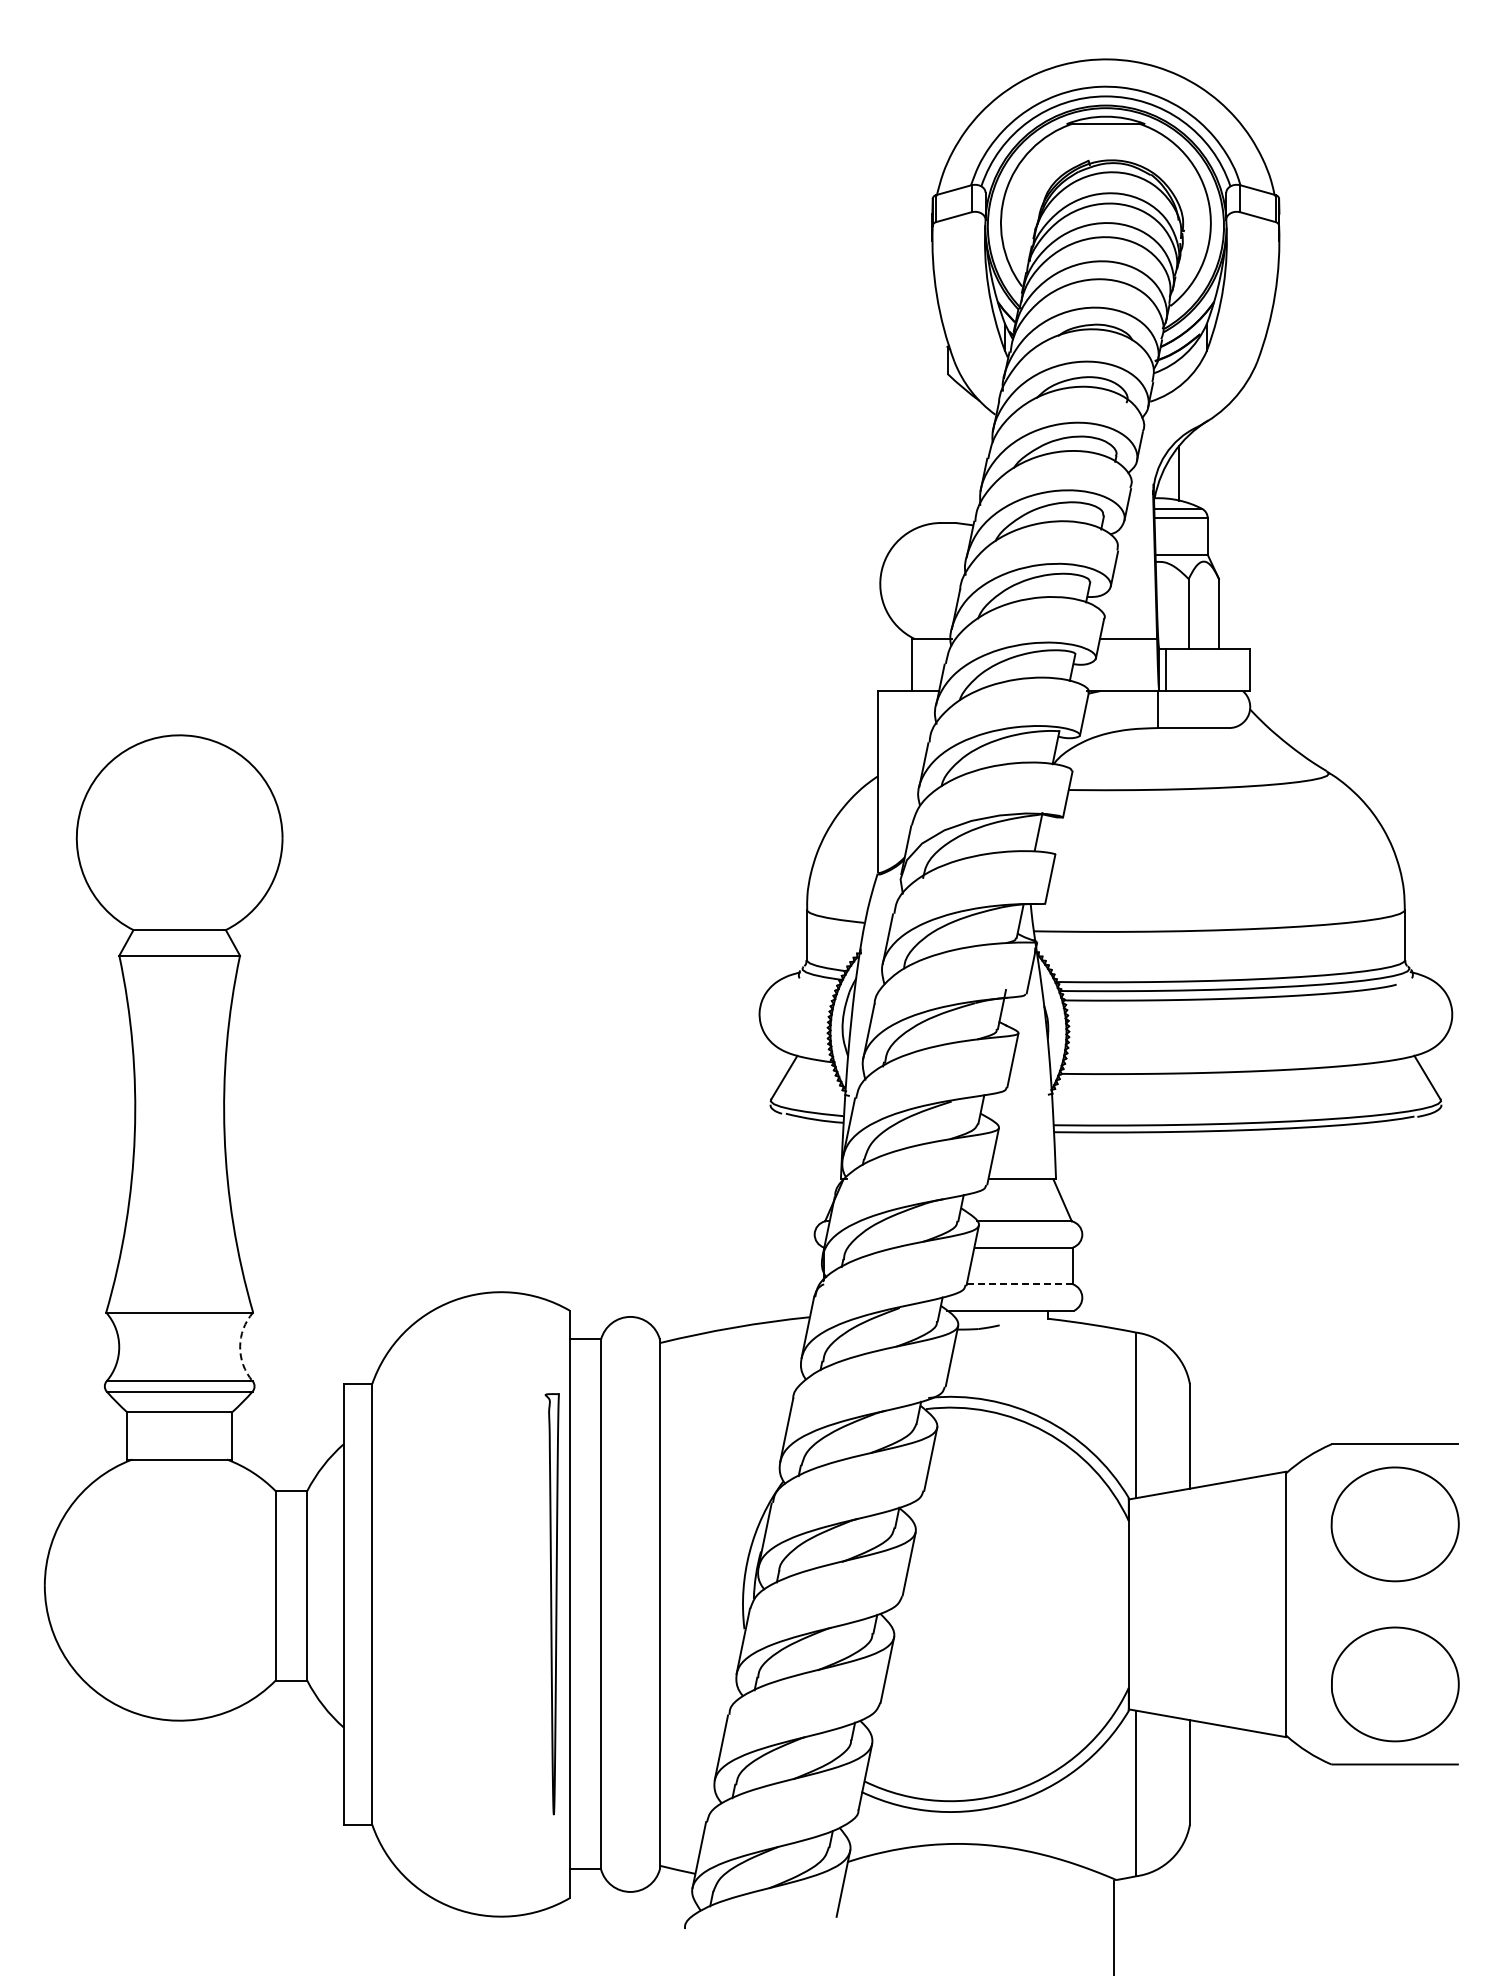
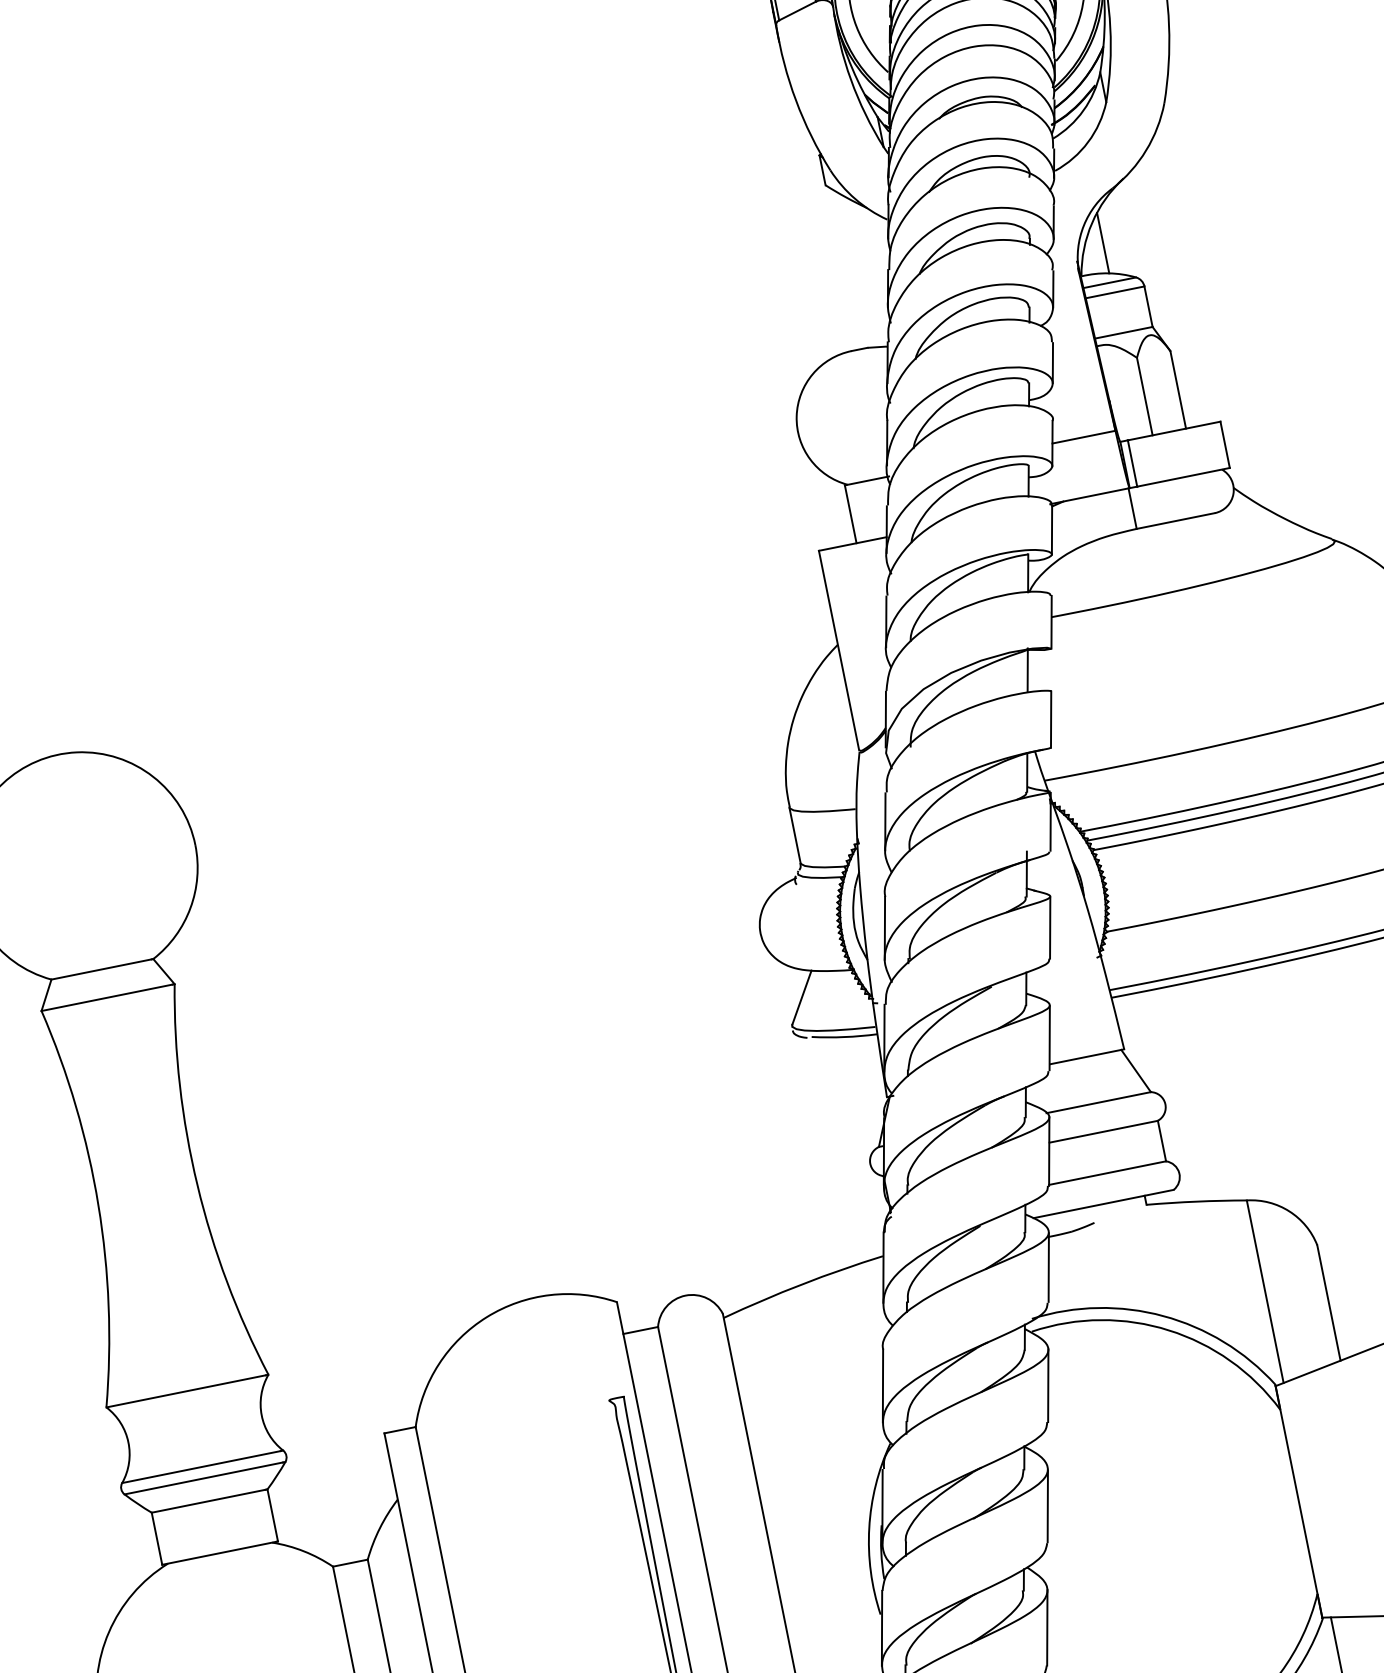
line: (1020, 1284) -> (1108, 1173), dashed -> solid
arc: (240, 1346) -> (262, 1414), dashed -> solid

